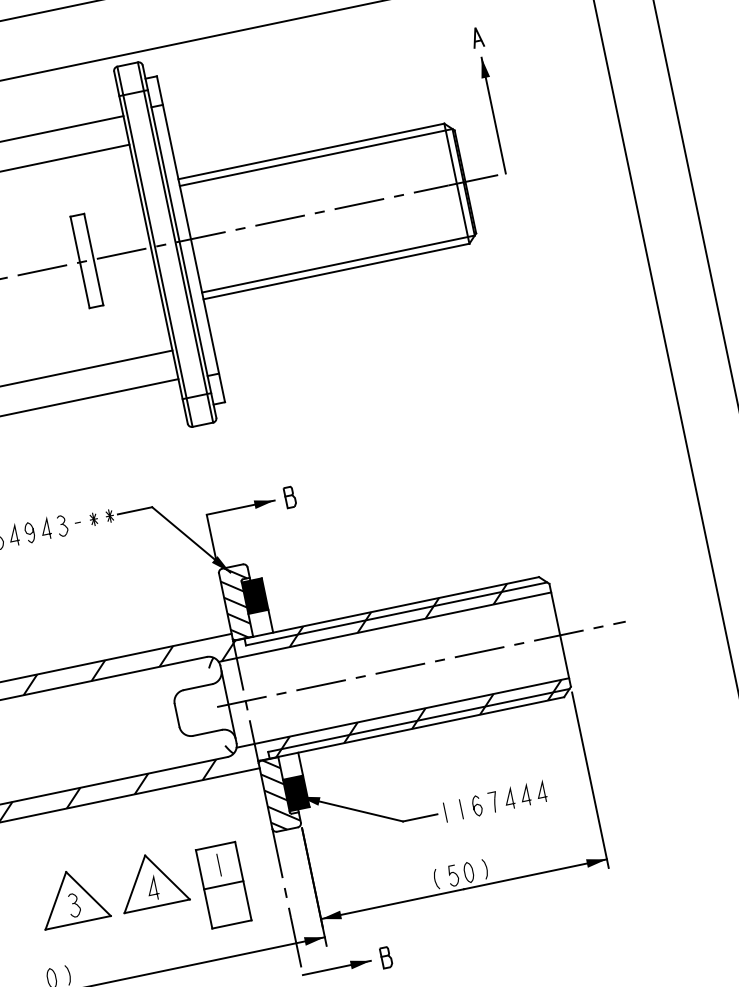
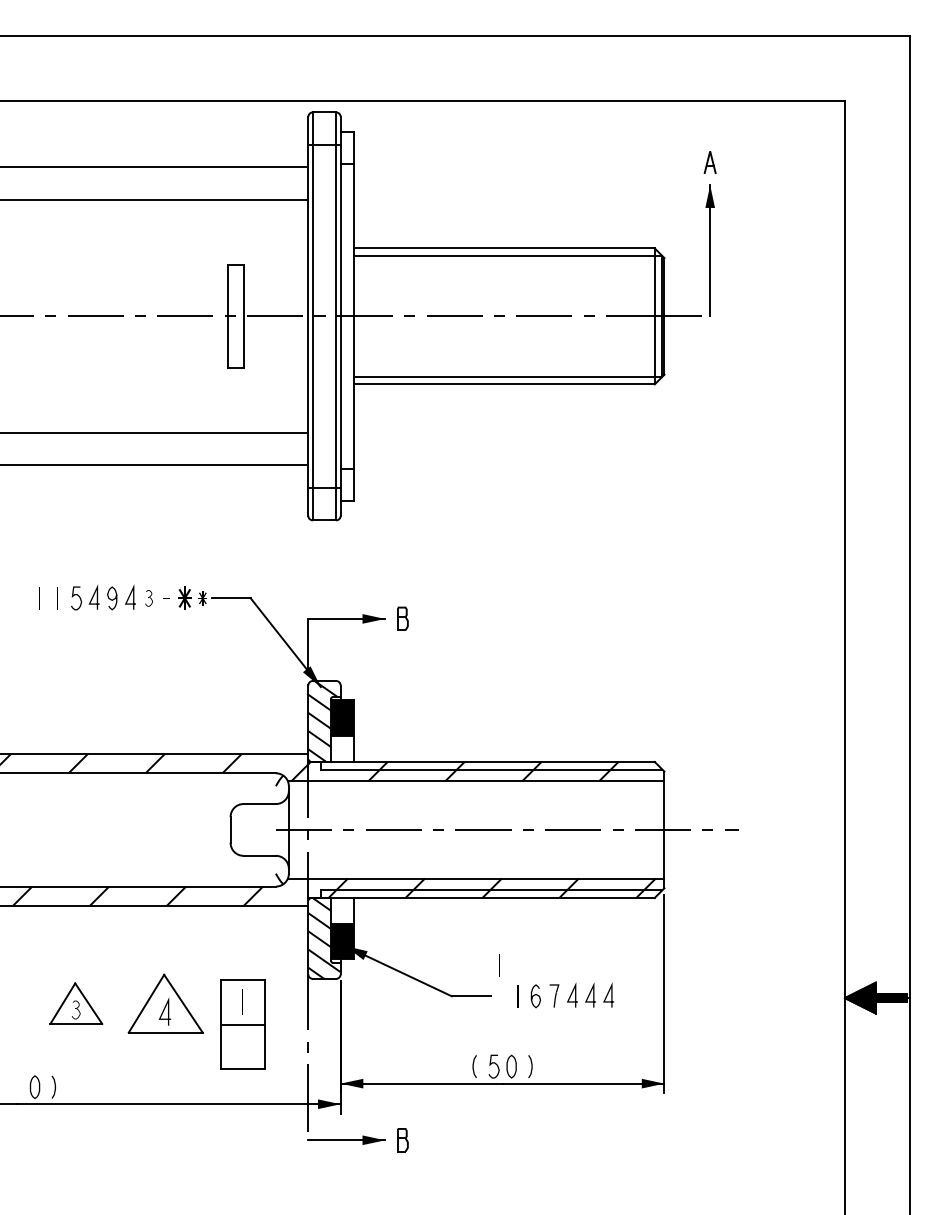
part: (93, 519) -> (184, 598), size x1.6
part: (61, 526) -> (148, 598), size x0.7
line: (445, 812) -> (499, 965), moved
part: (73, 897) -> (76, 1003), size x0.7

